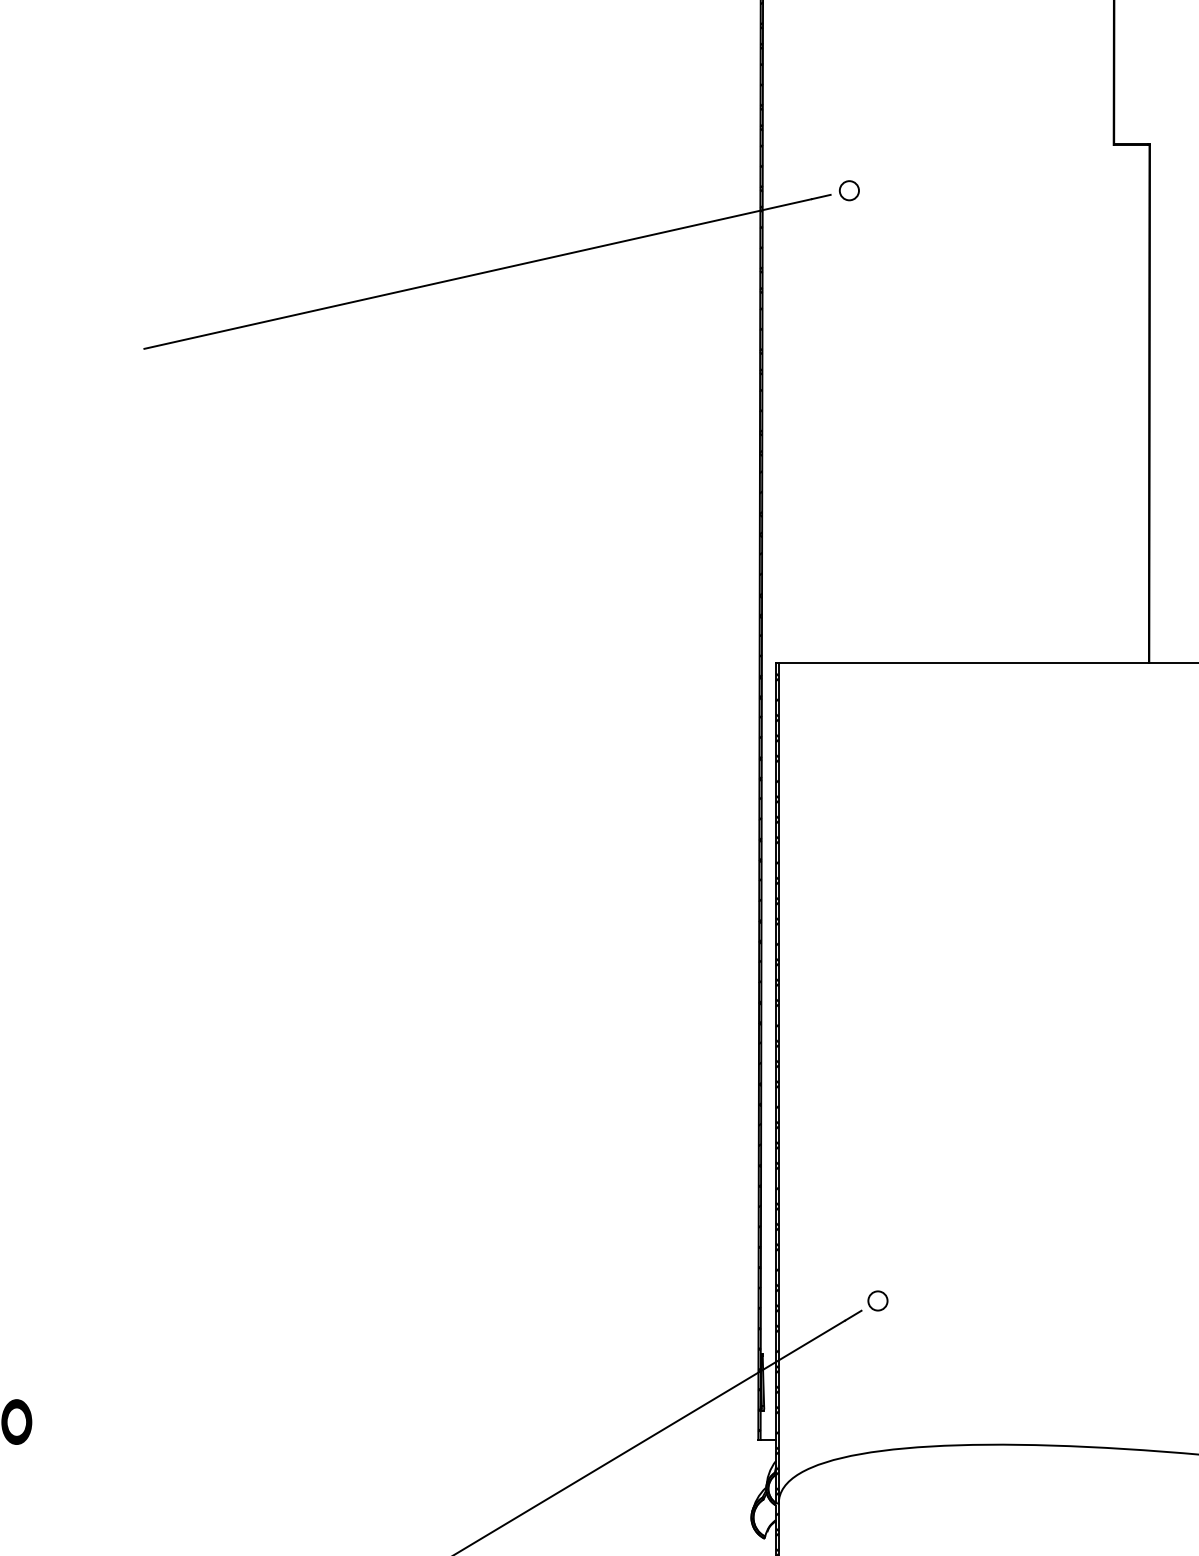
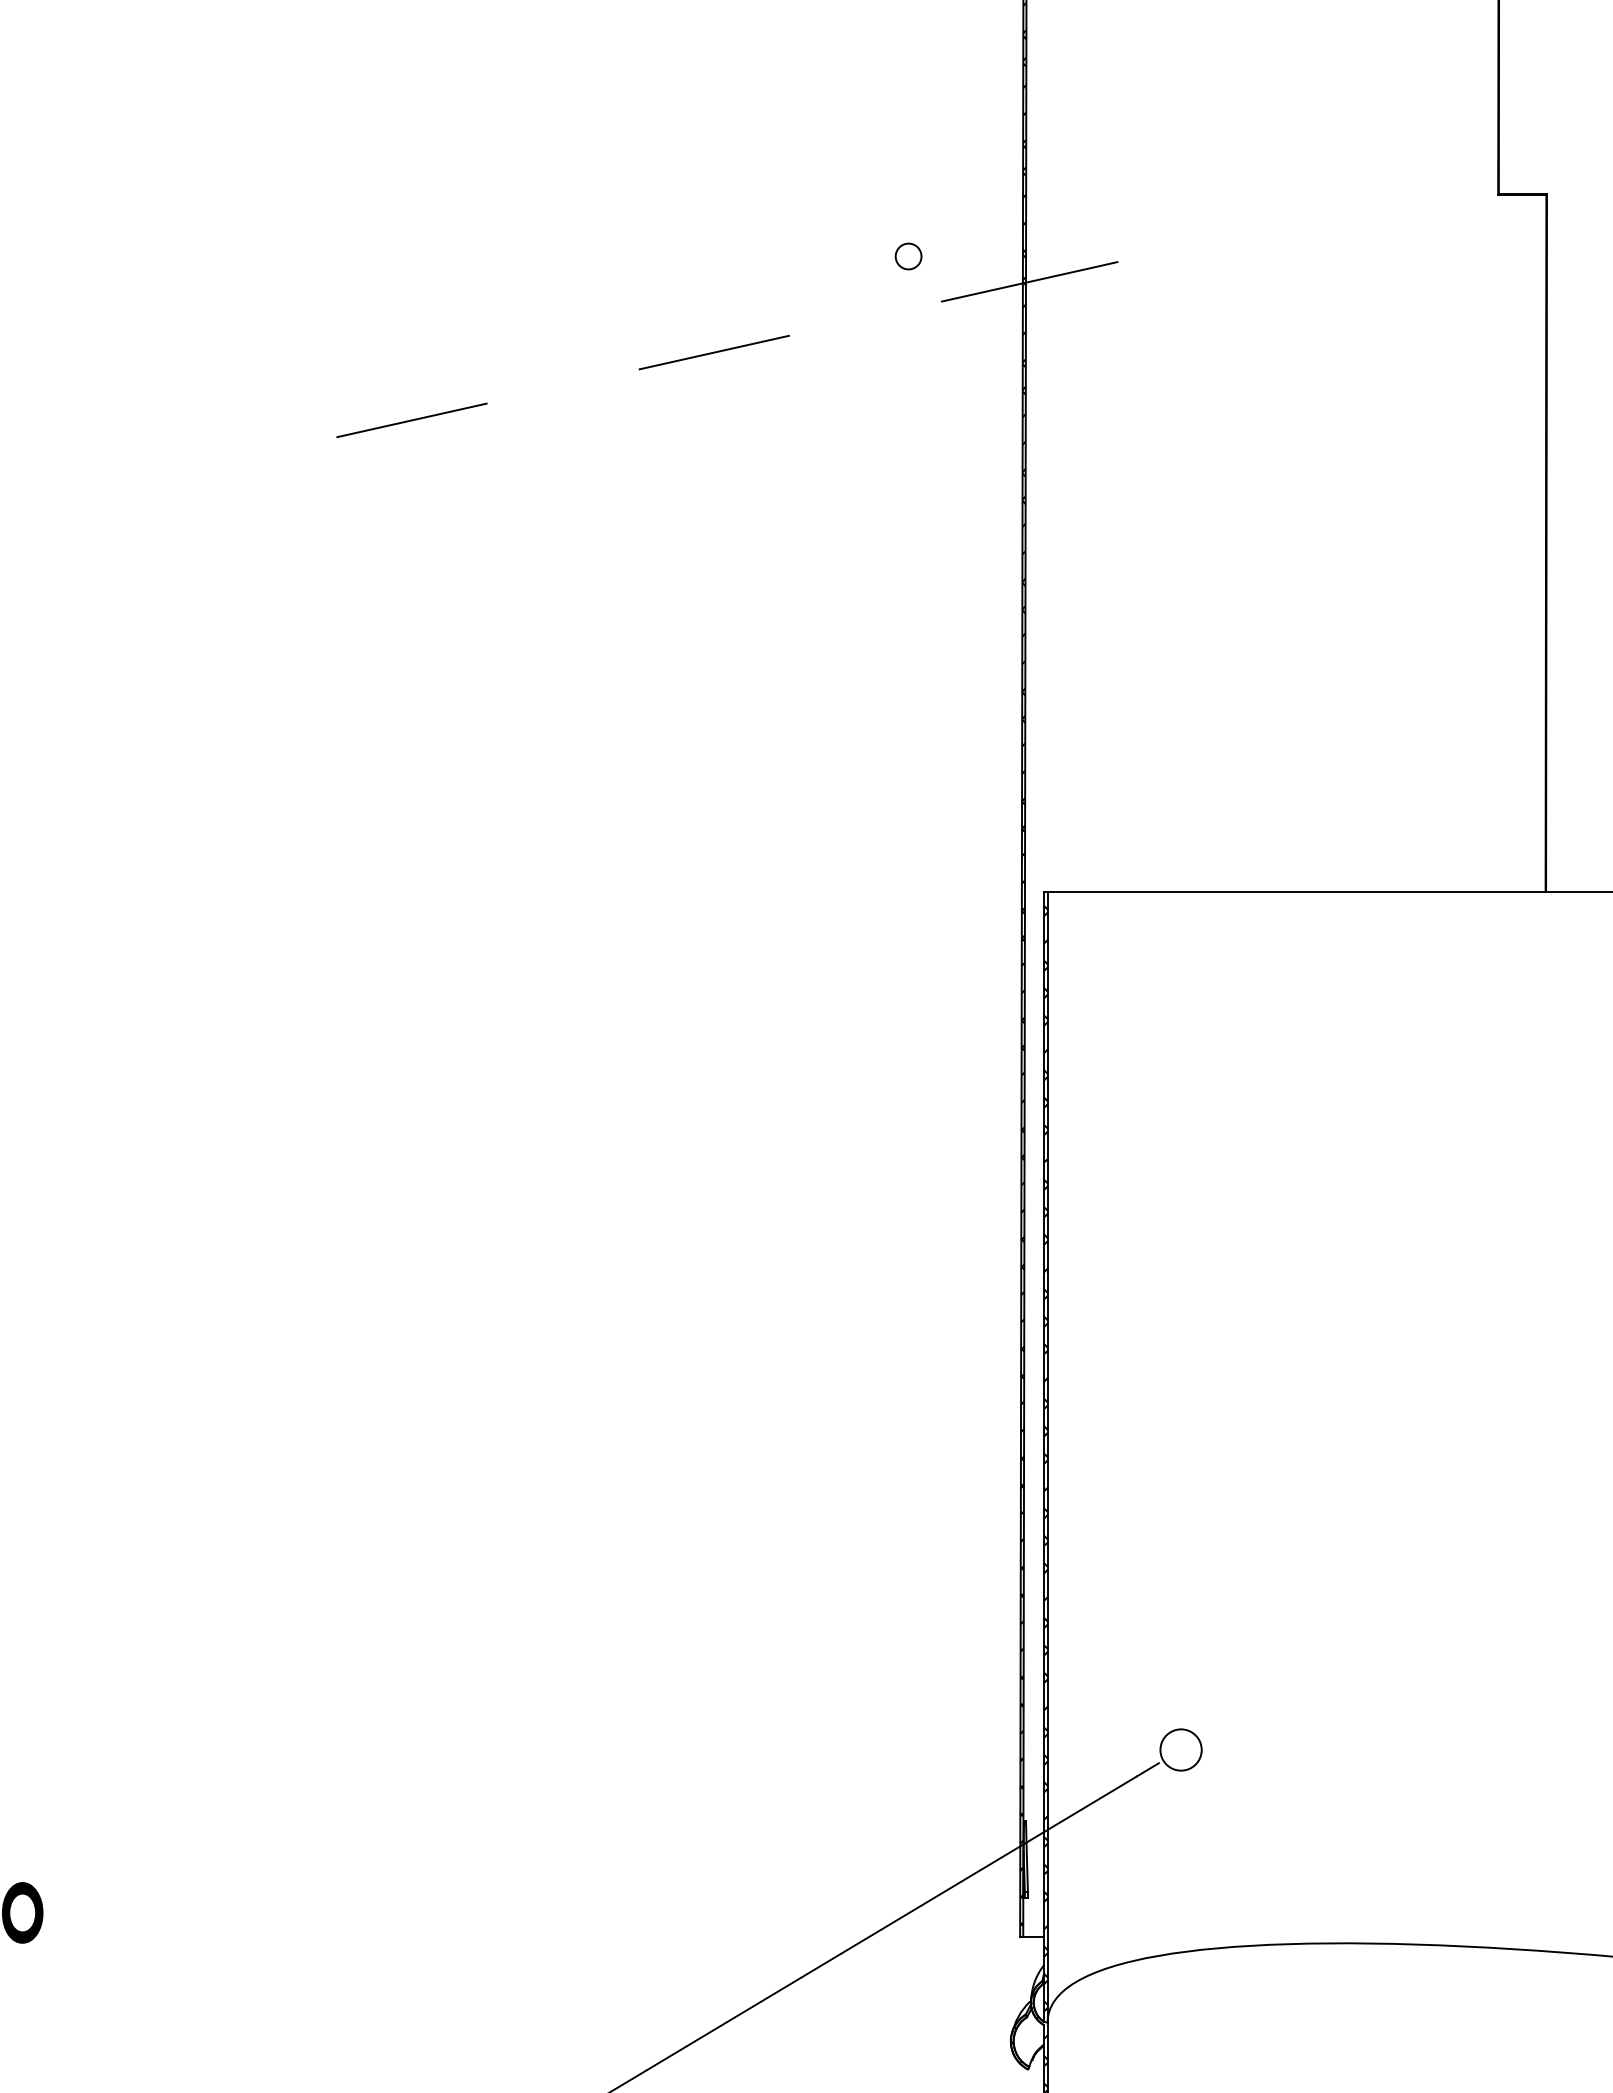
circle: (848, 190) -> (907, 256), moved
line: (477, 274) -> (642, 369), solid -> dashed
circle: (877, 1300) -> (1180, 1749), size x1.6

